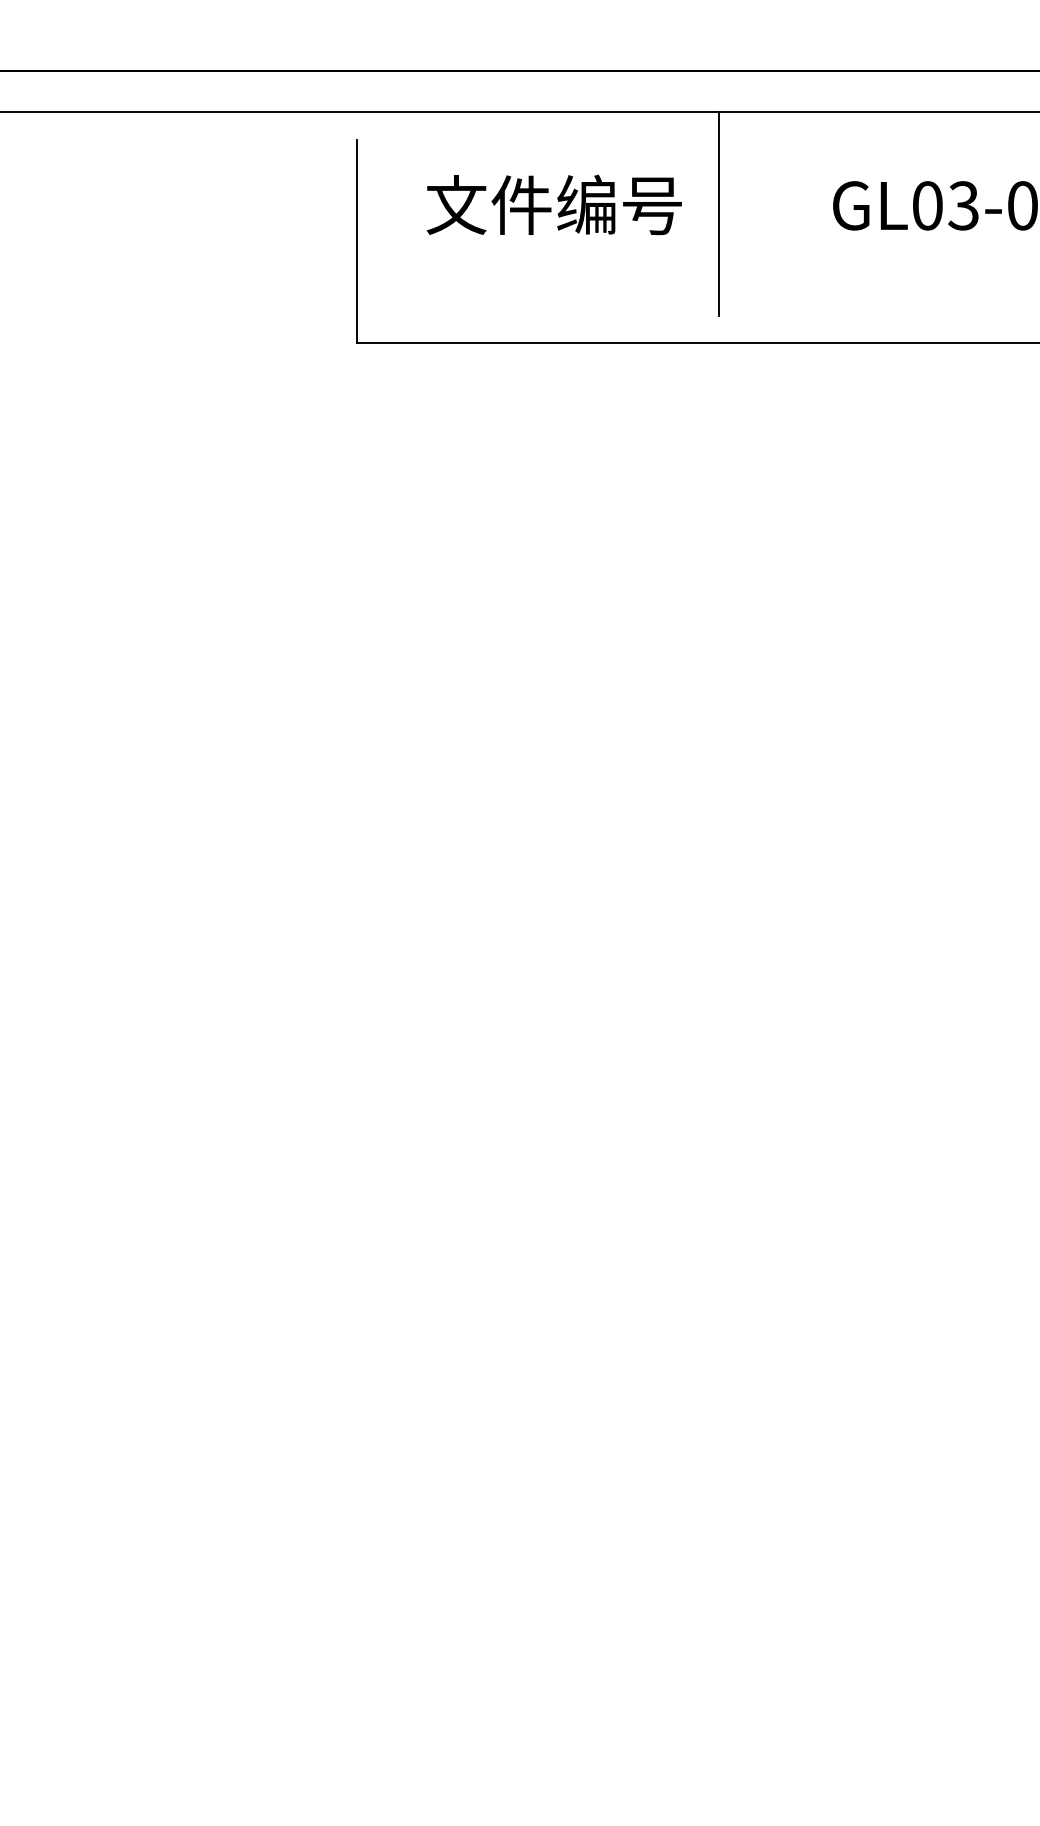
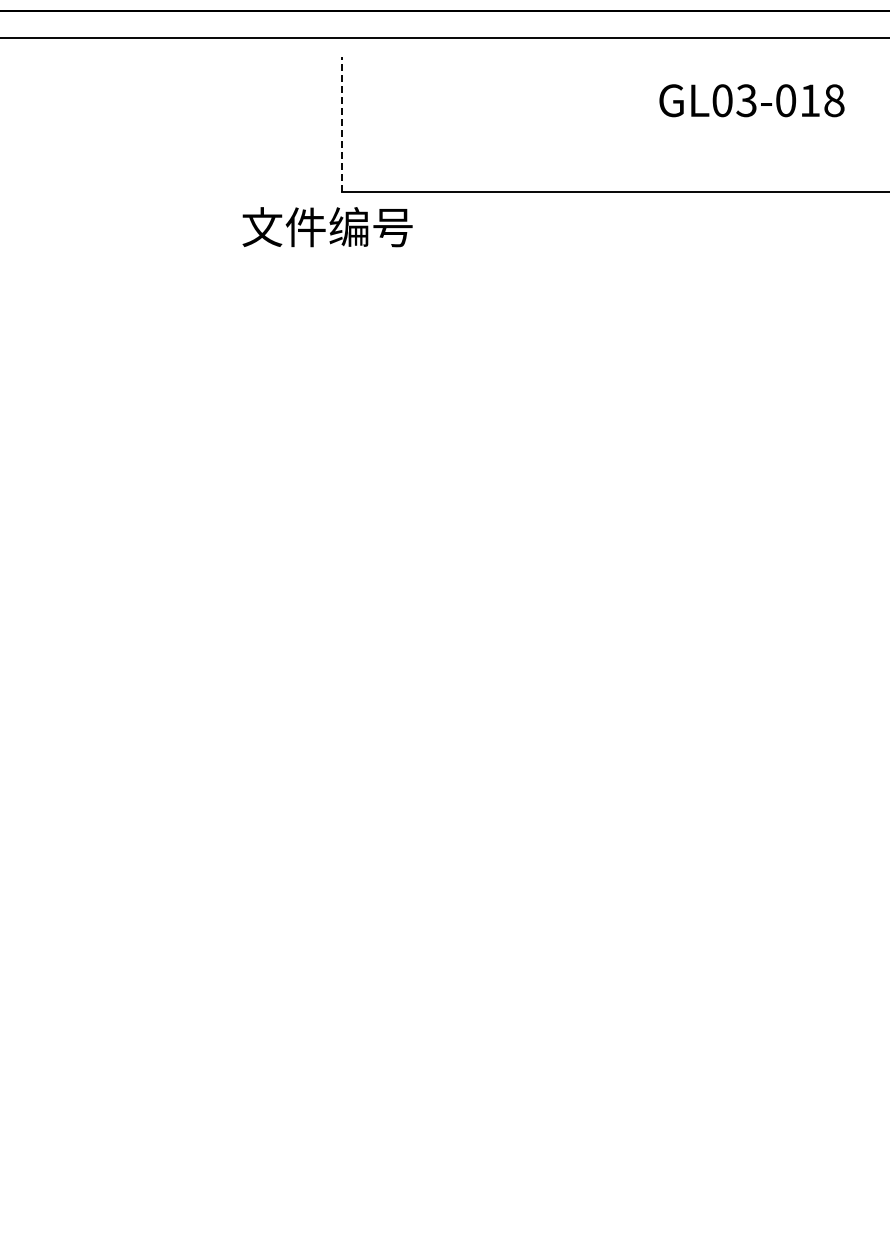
text: (554, 205) -> (327, 227), moved
line: (719, 213) -> (583, 105), removed
line: (357, 241) -> (342, 124), solid -> dashed

